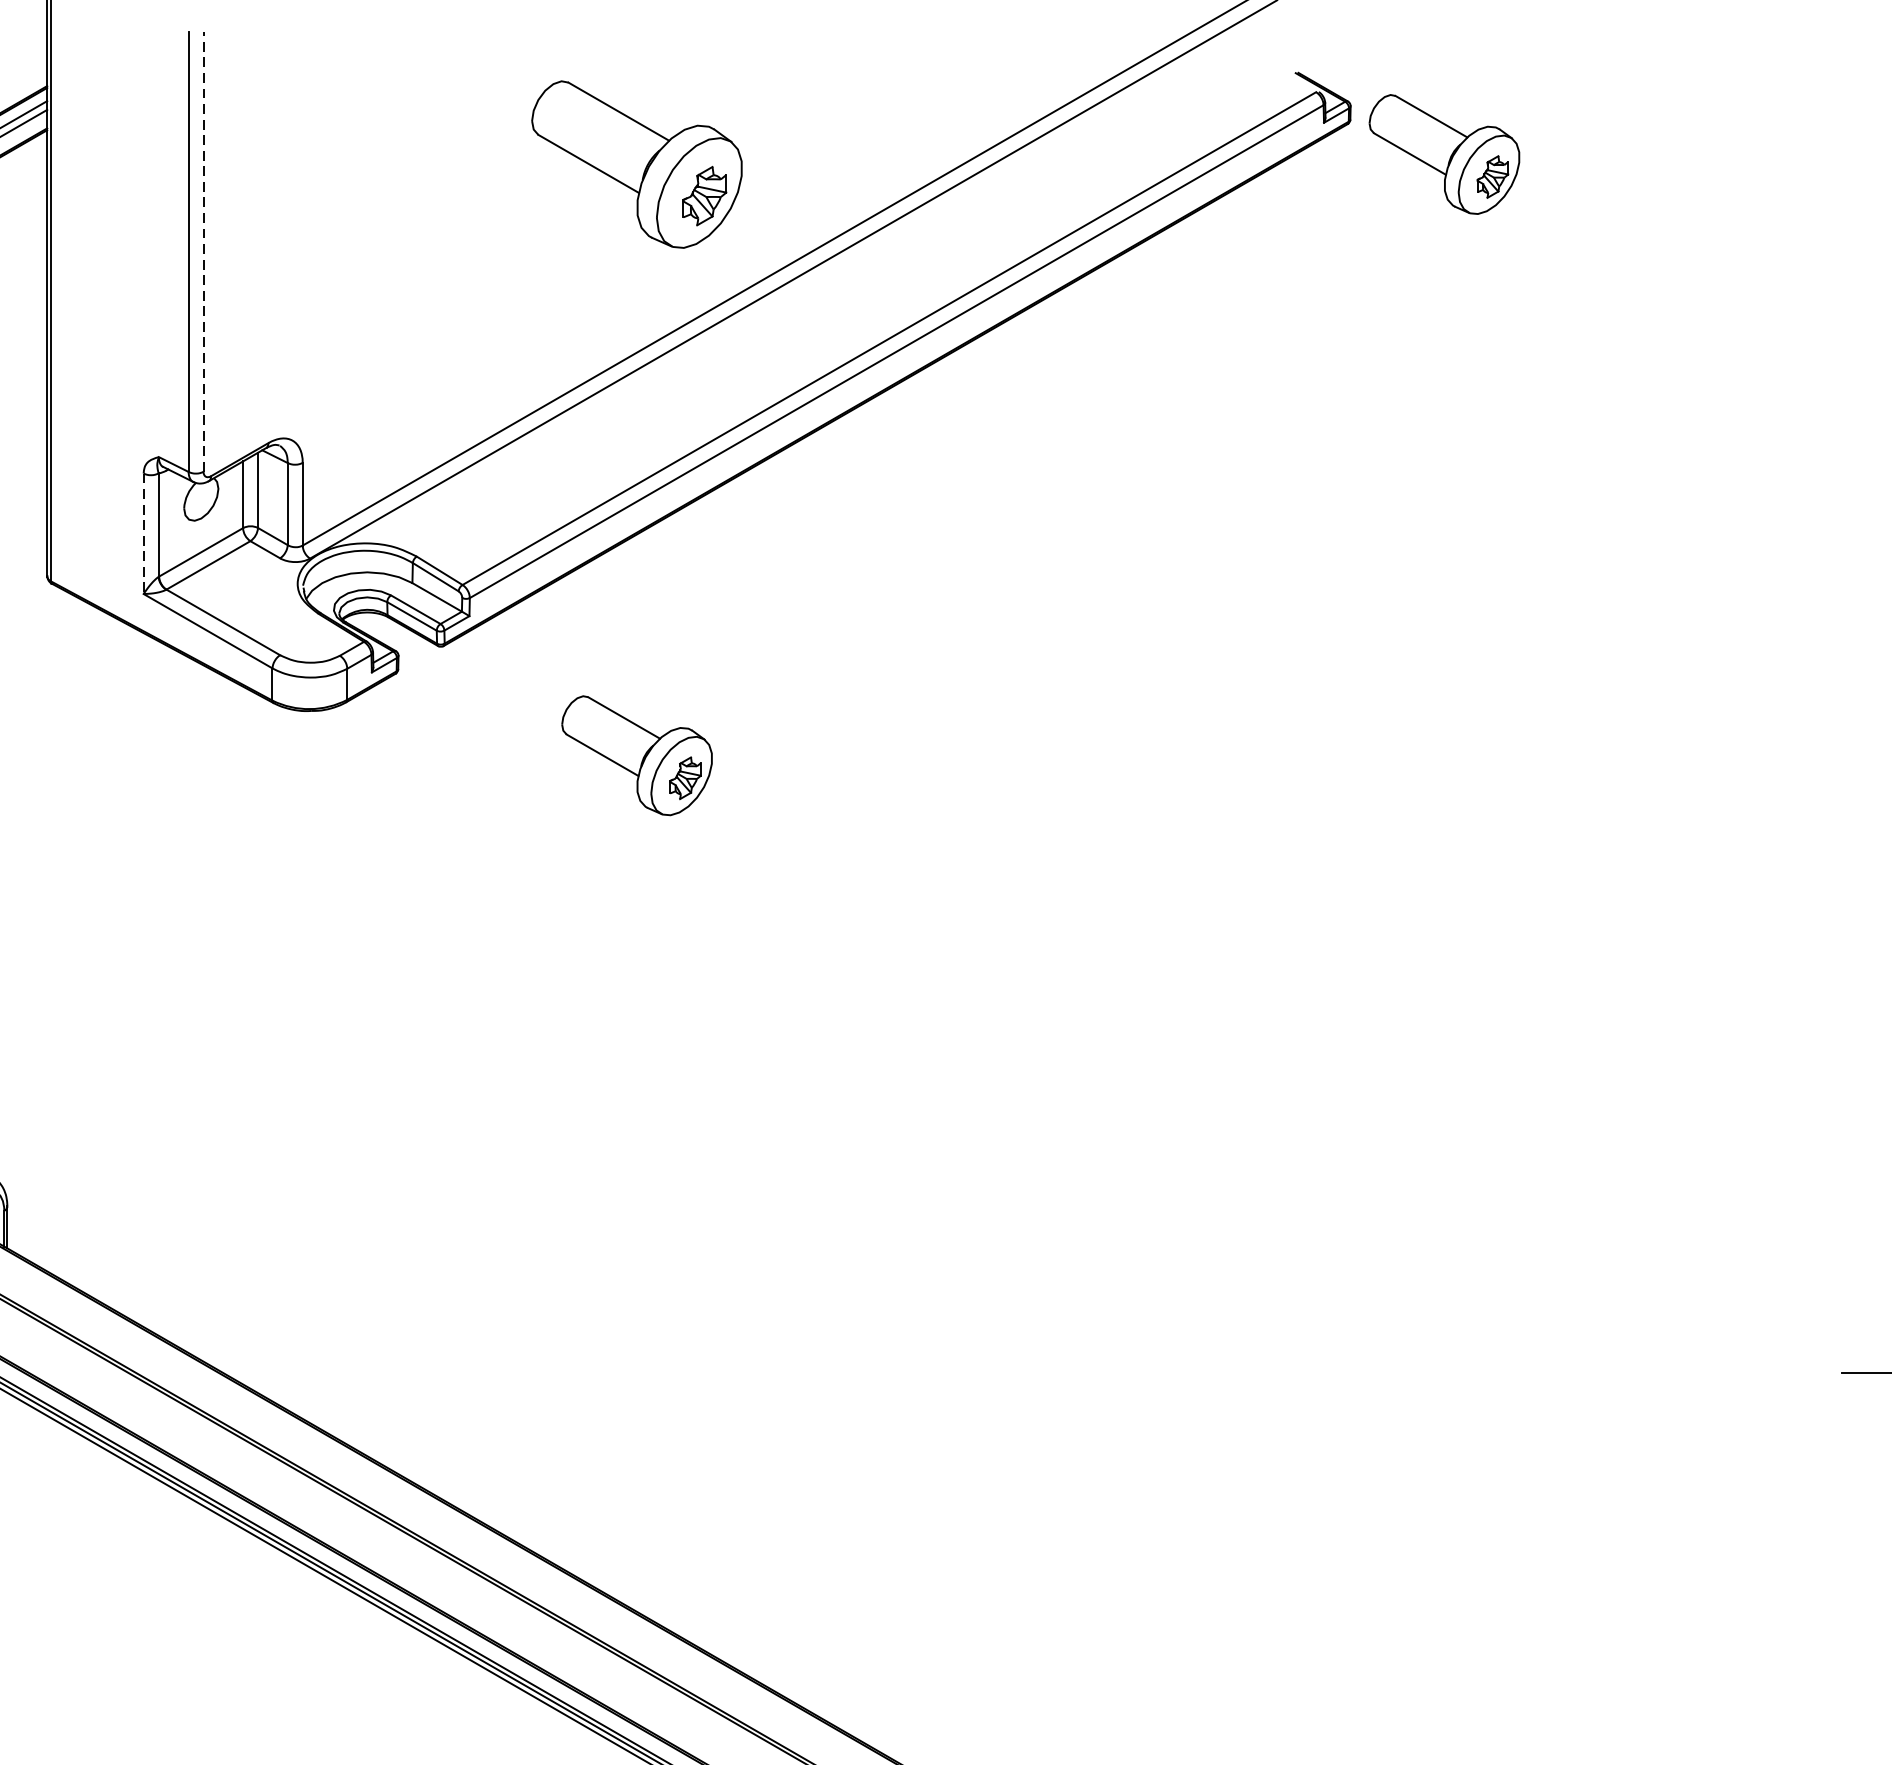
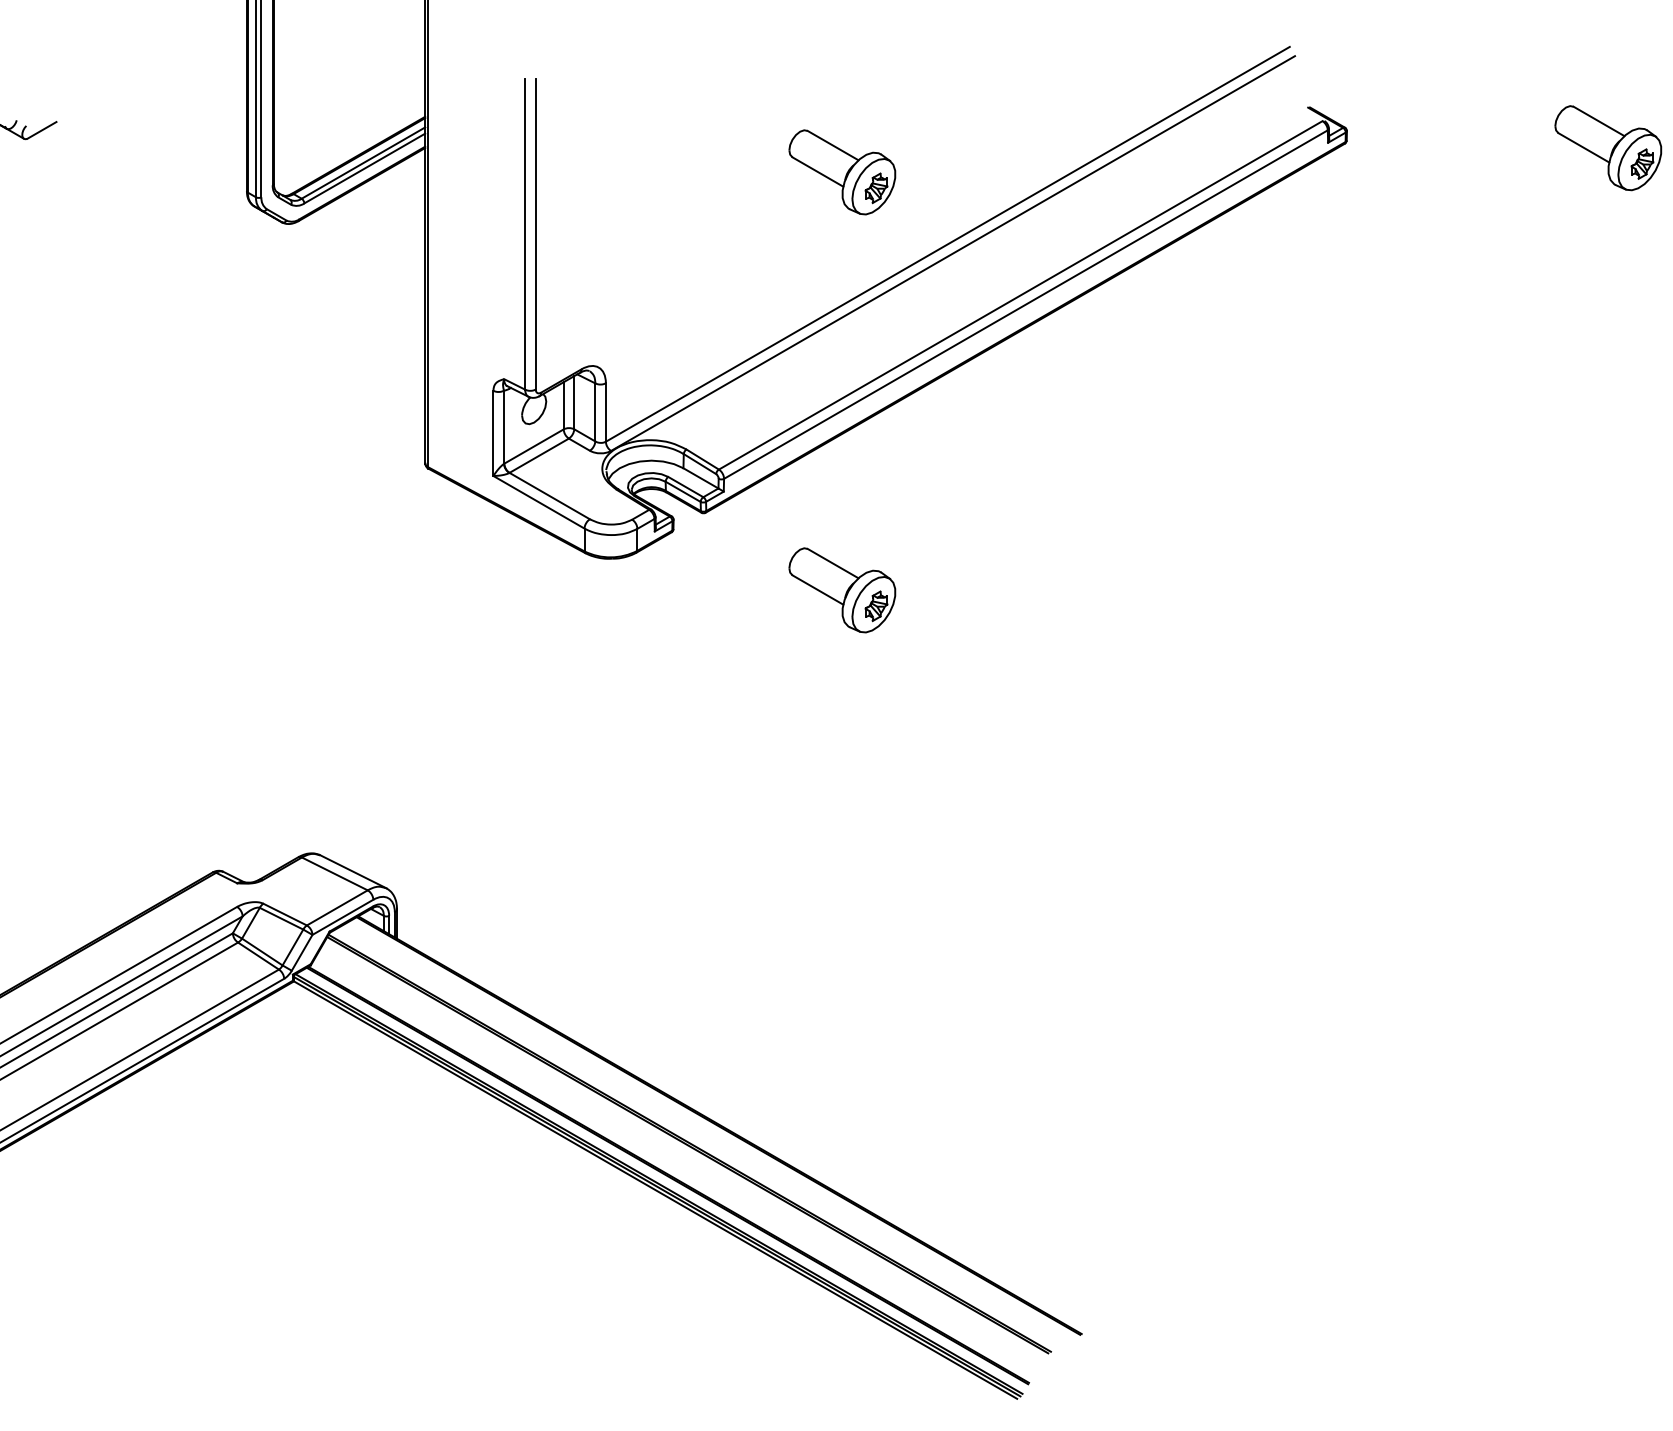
part: (1444, 154) -> (1608, 148), moved
part: (637, 164) -> (842, 172), size x0.71
line: (203, 251) -> (535, 233), dashed -> solid
line: (143, 533) -> (493, 433), dashed -> solid

